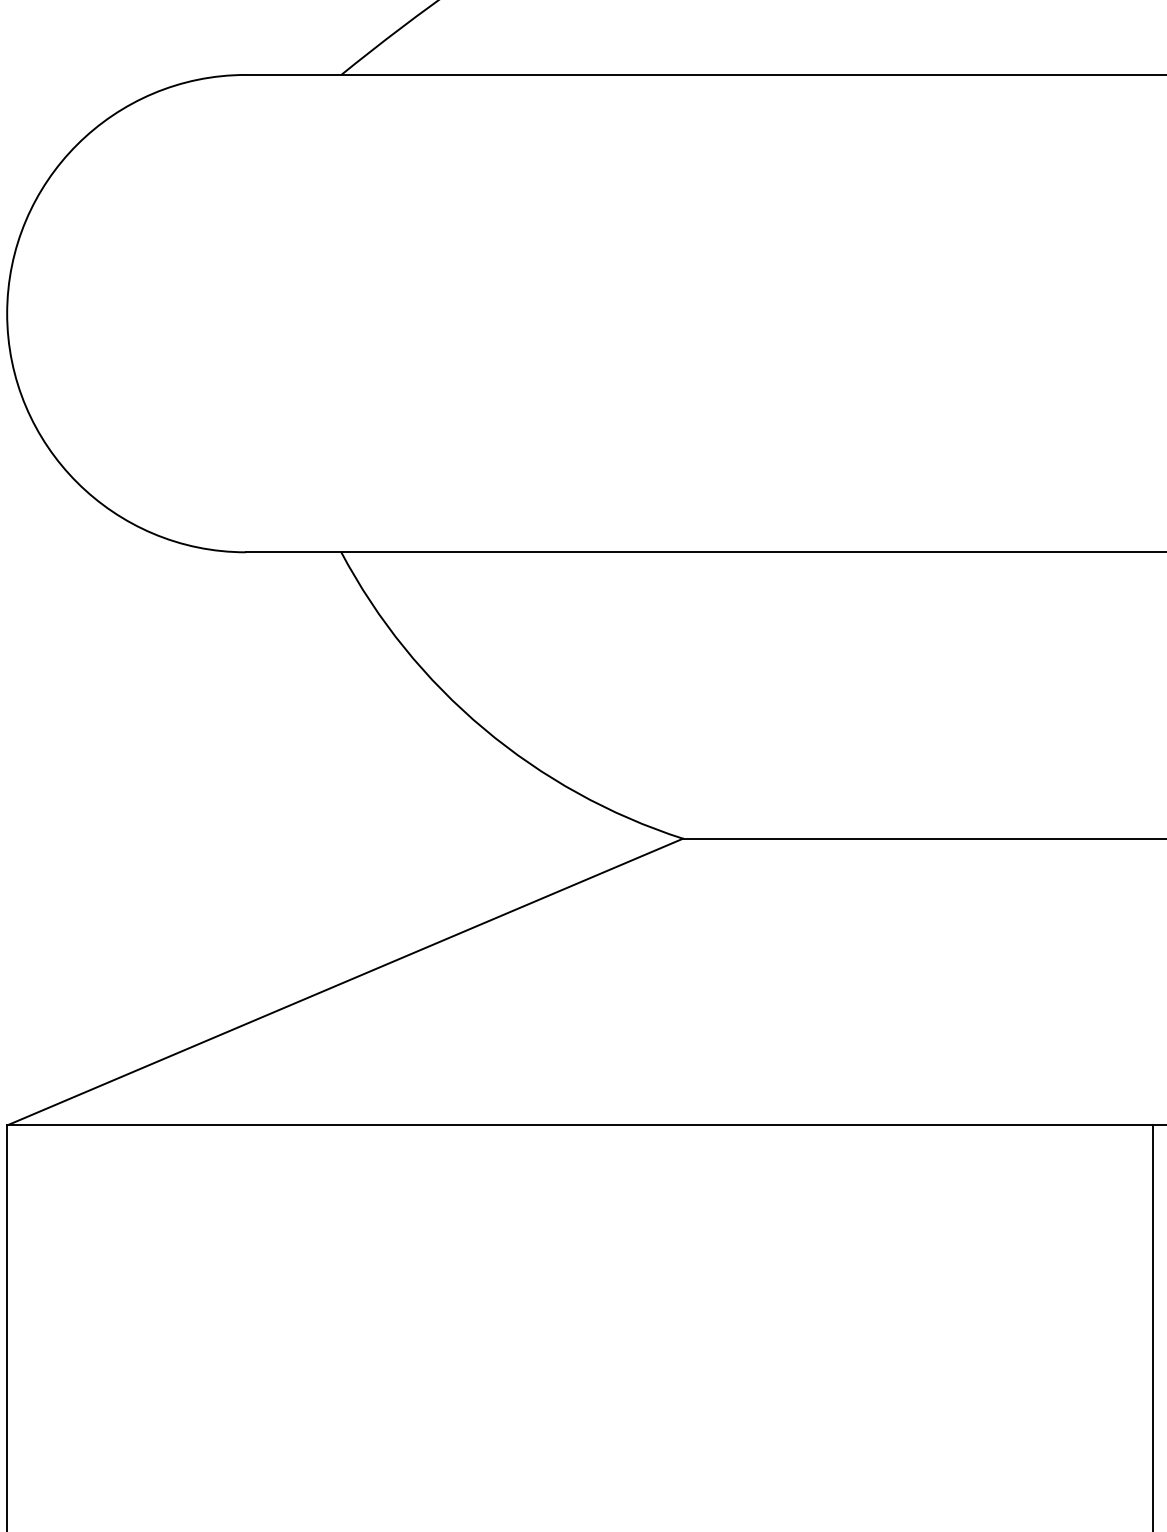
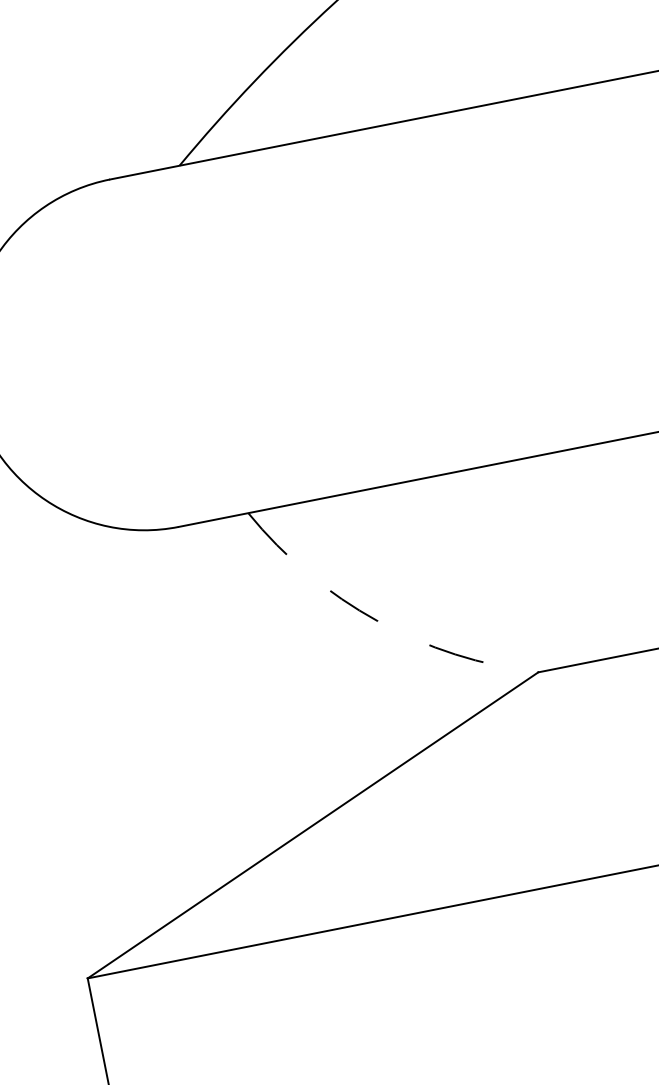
arc: (484, 728) -> (377, 620), solid -> dashed

